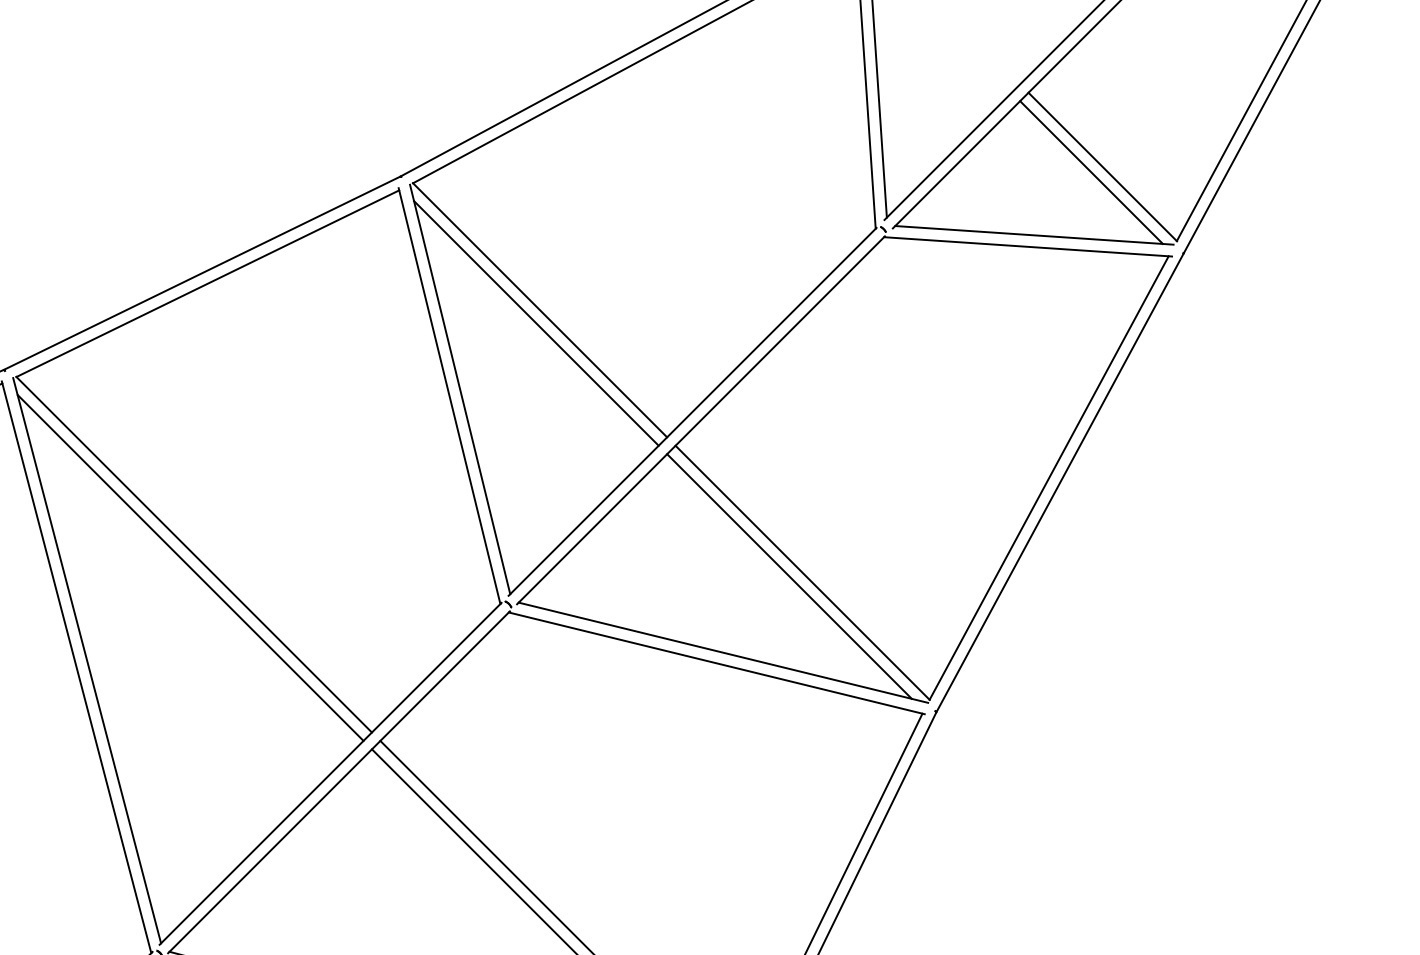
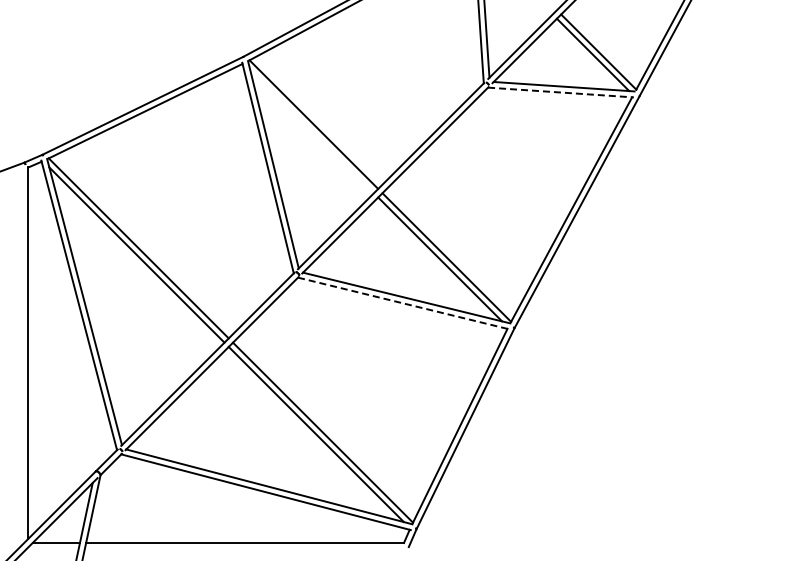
line: (1029, 246) -> (561, 92), solid -> dashed
line: (535, 323) -> (311, 131), removed
line: (717, 663) -> (403, 303), solid -> dashed

